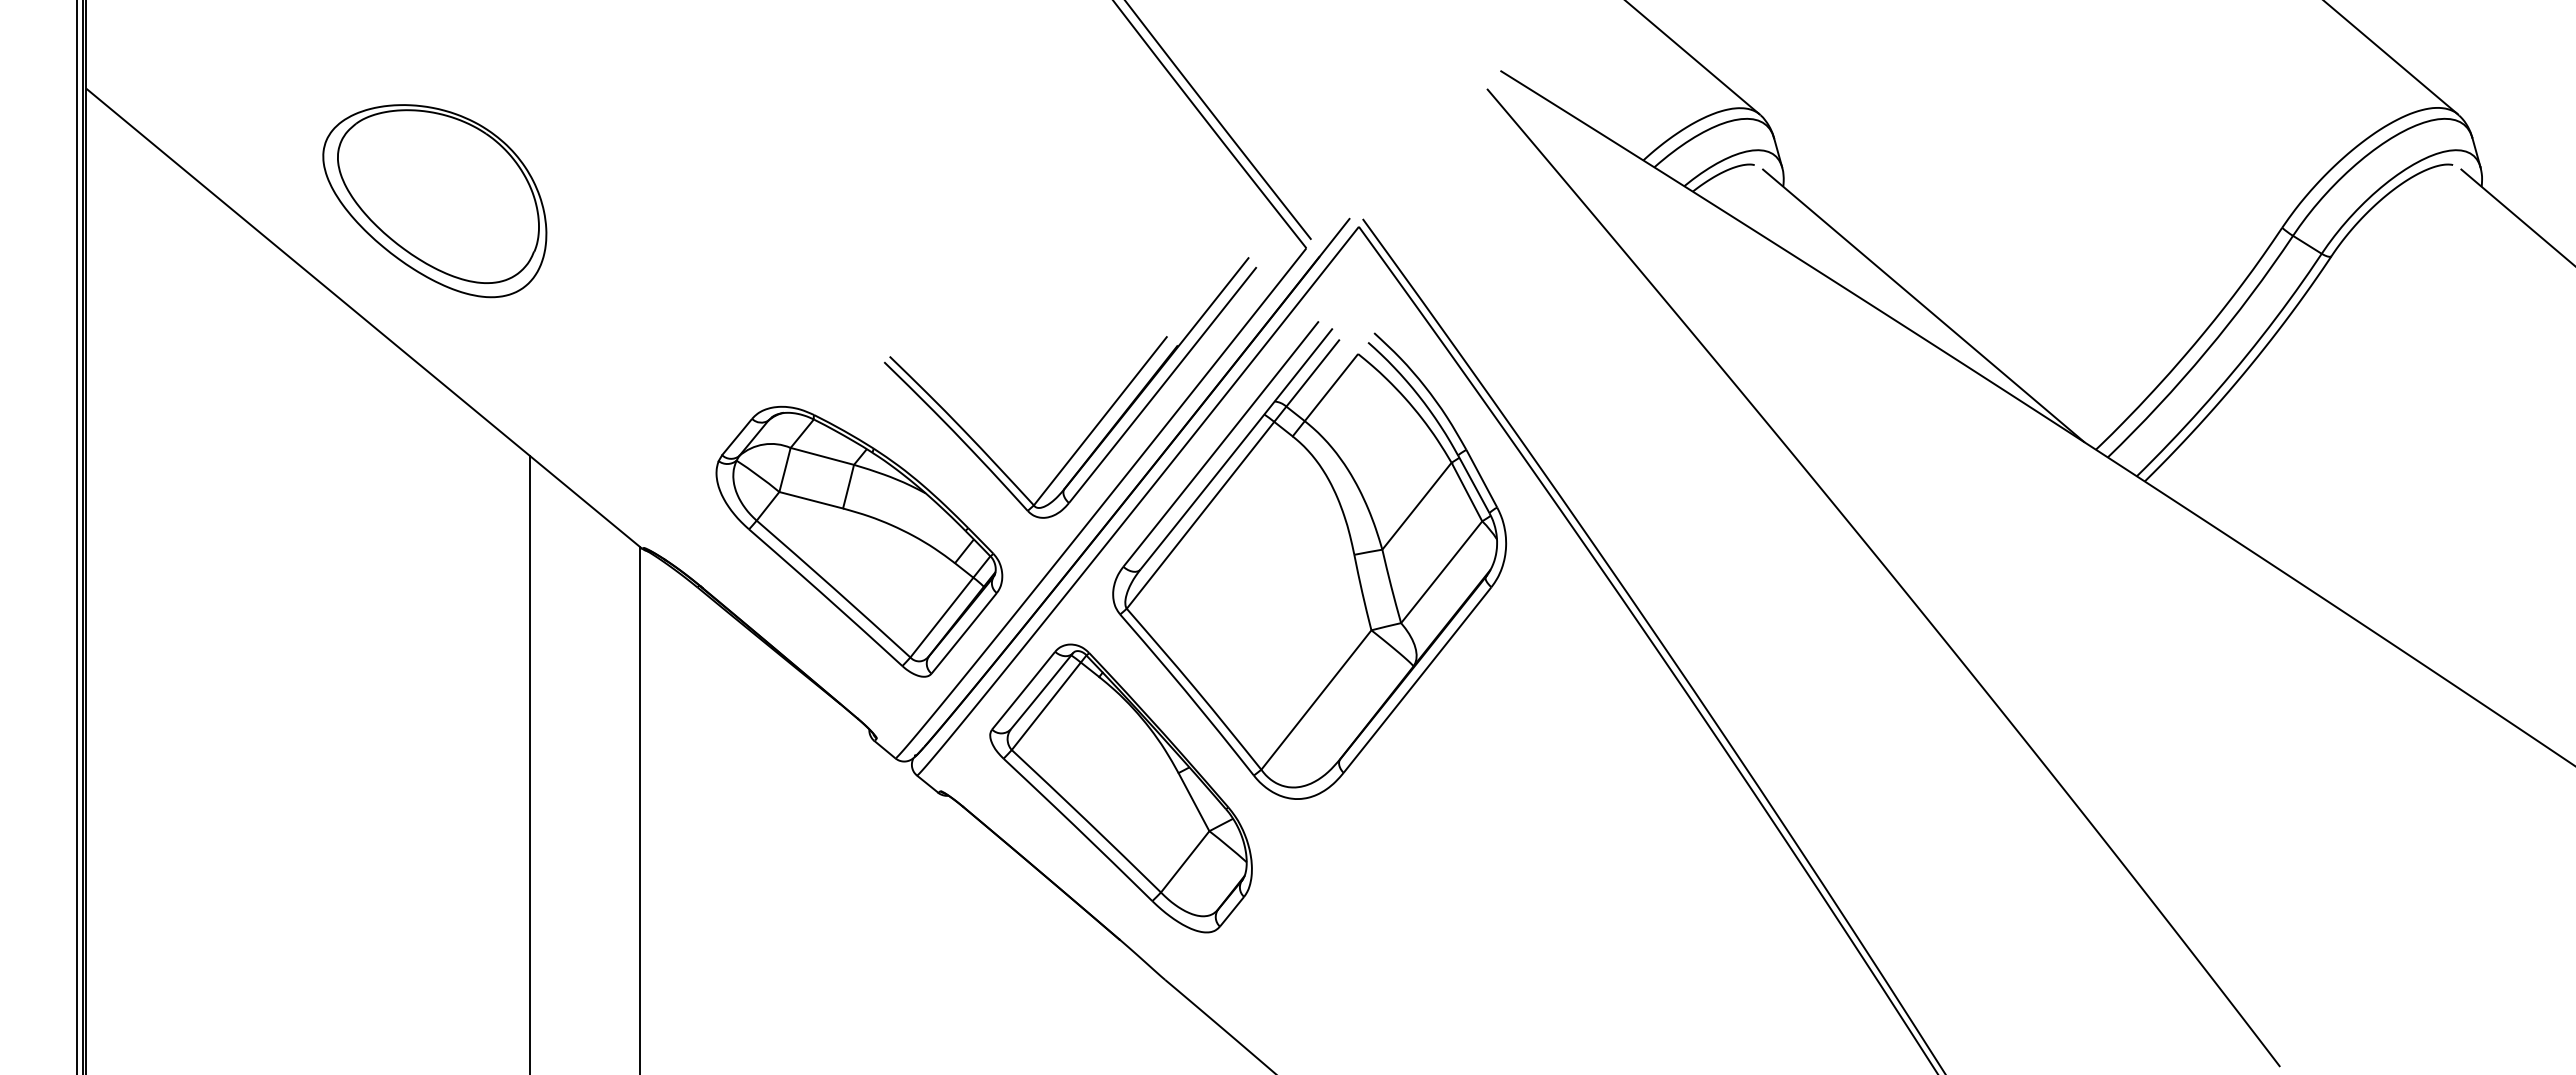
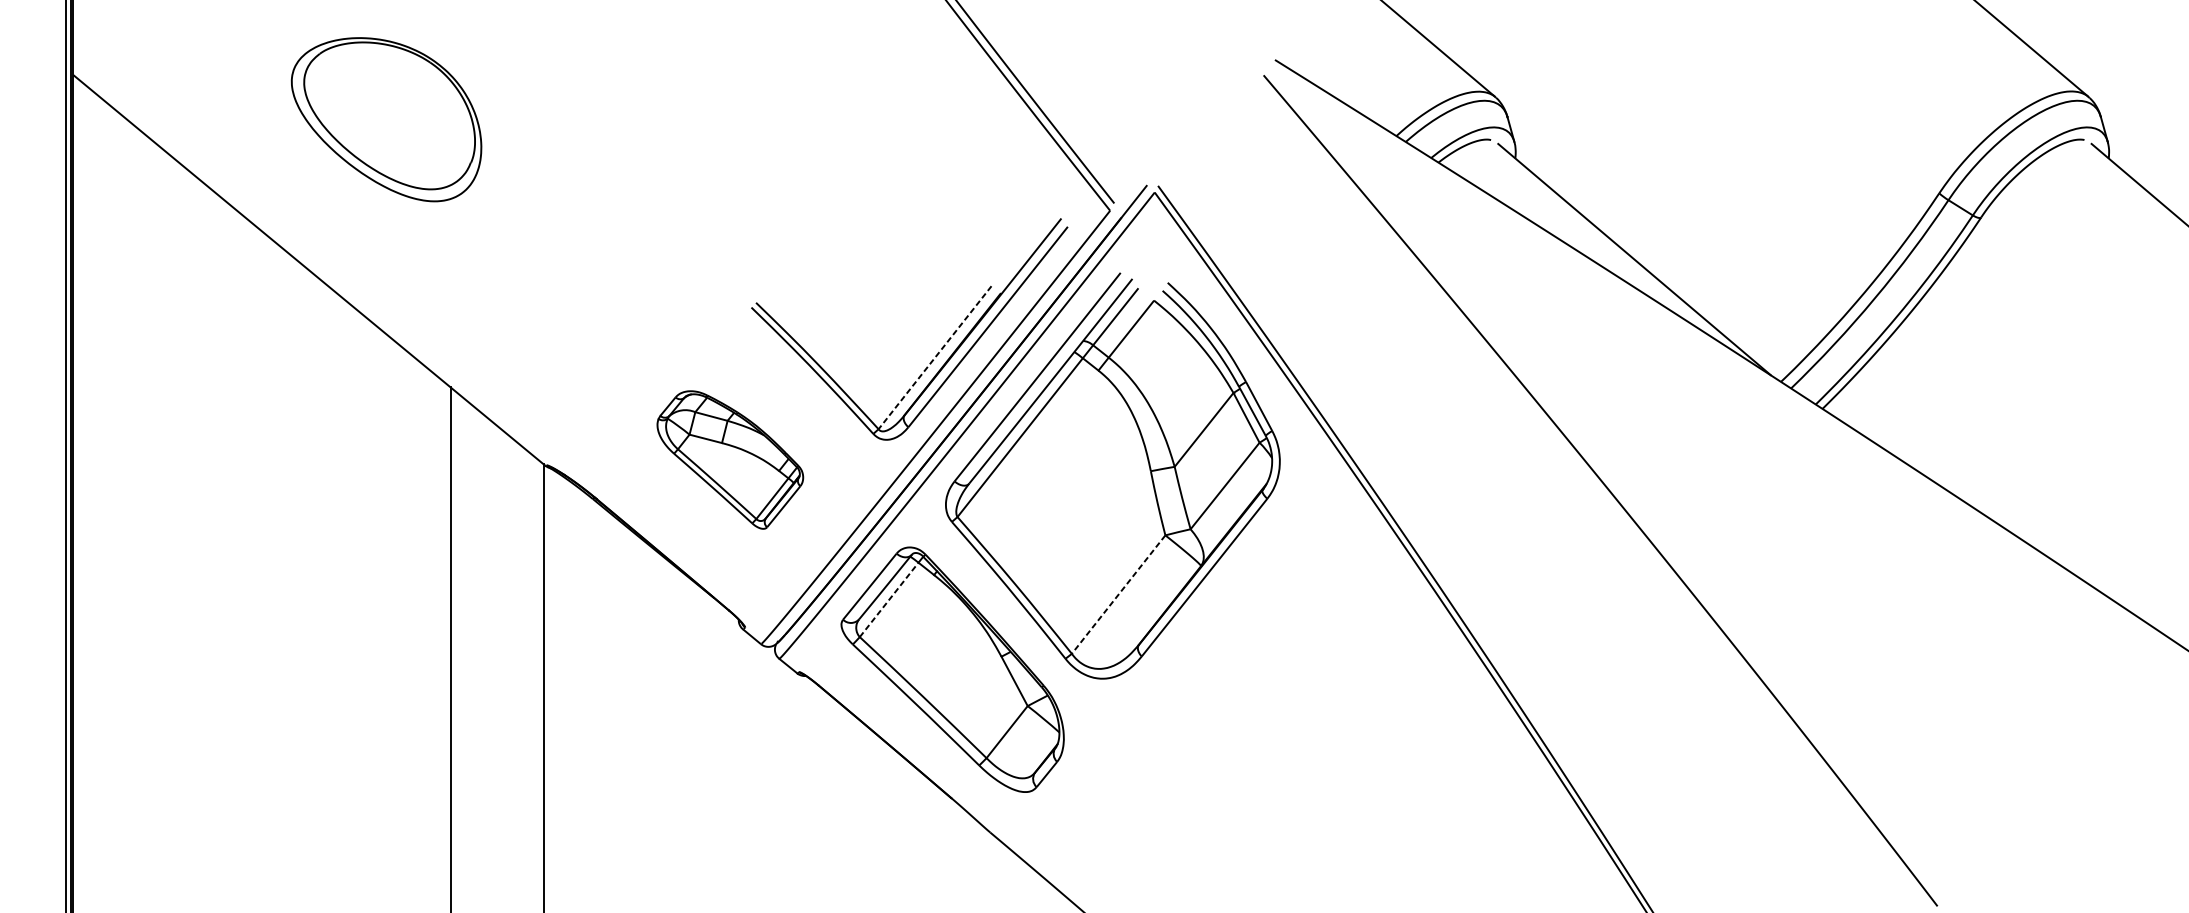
part: (434, 201) -> (386, 120), moved
line: (1100, 421) -> (935, 357), solid -> dashed
part: (859, 541) -> (730, 459), size x0.6
line: (1316, 700) -> (1118, 595), solid -> dashed
line: (1046, 706) -> (889, 600), solid -> dashed

